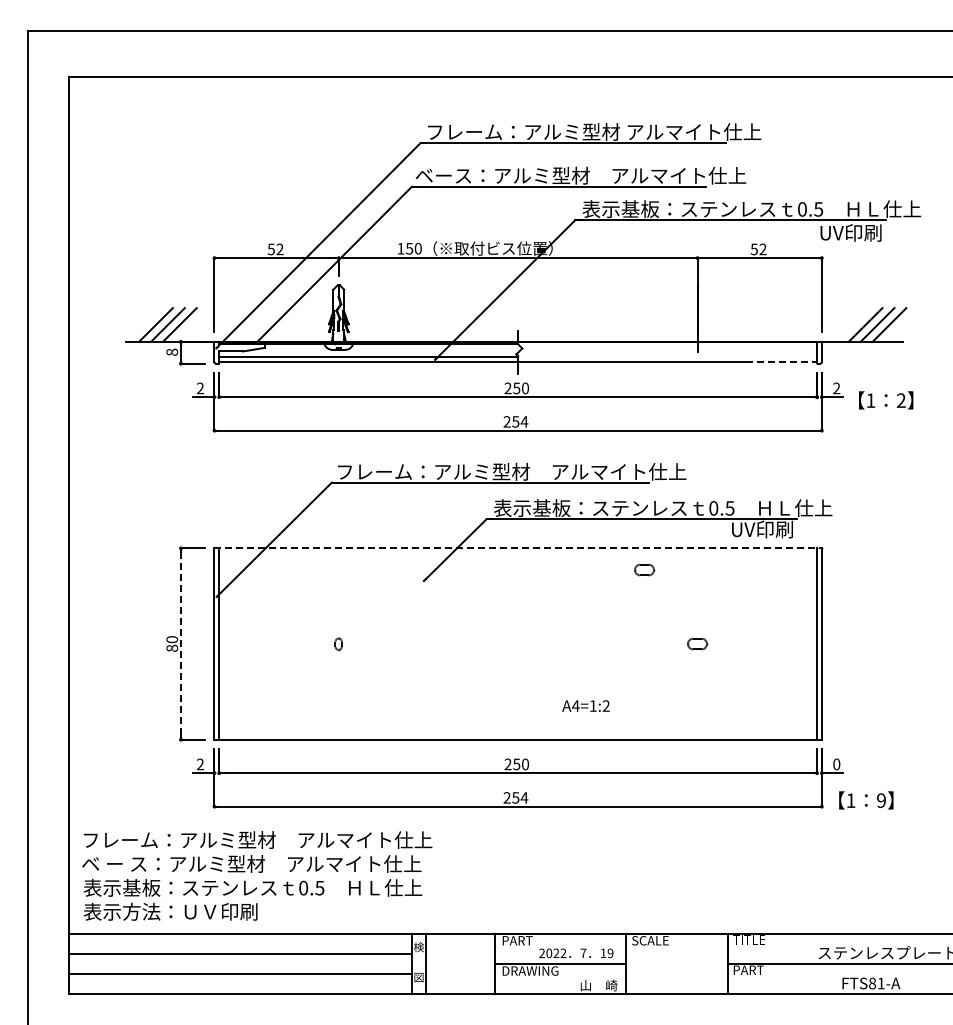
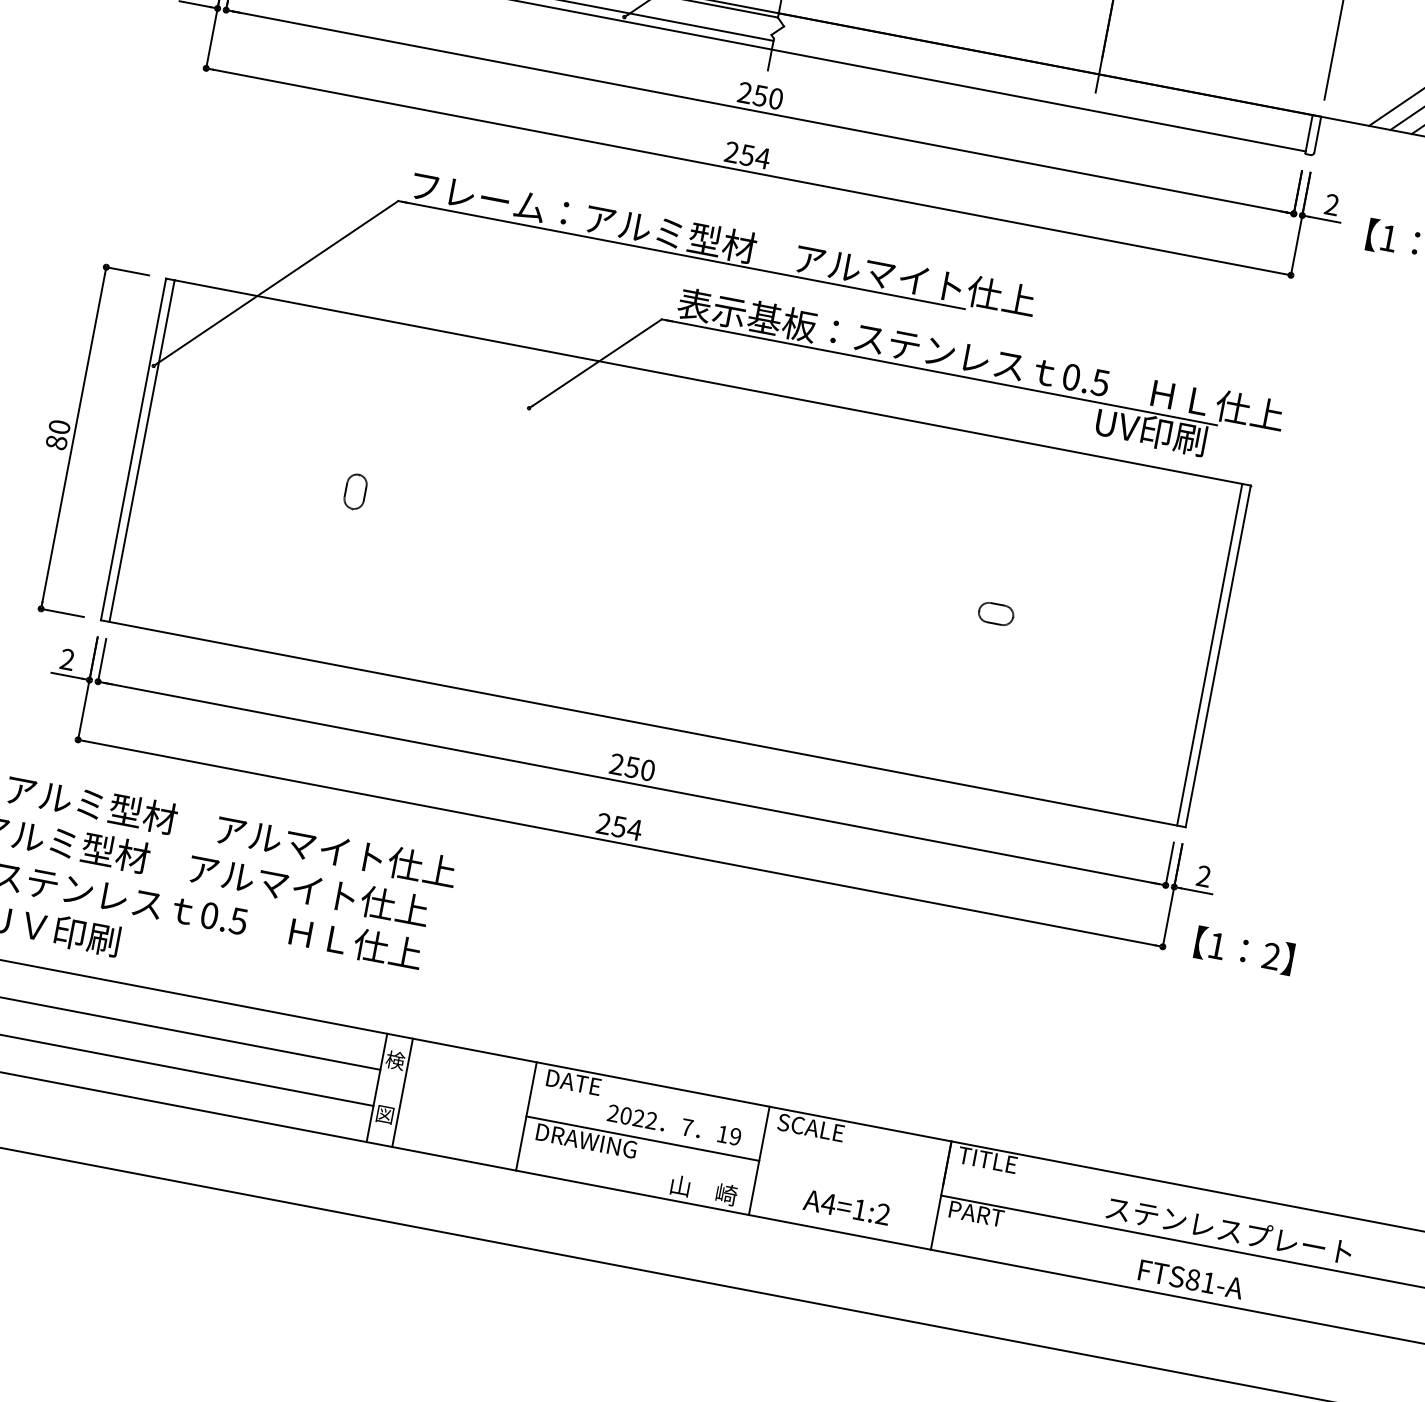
line: (781, 362) -> (1242, 139), dashed -> solid
line: (518, 548) -> (709, 382), dashed -> solid
part: (644, 569) -> (926, 462), removed
line: (180, 644) -> (72, 438), dashed -> solid
part: (338, 644) -> (354, 492), size x1.67
text: (585, 705) -> (846, 1206), moved
text: (836, 764) -> (1203, 876), 0 -> 2
text: (881, 800) -> (1271, 956), 9 -> 2
text: (518, 940) -> (575, 1082), PART -> DATE

